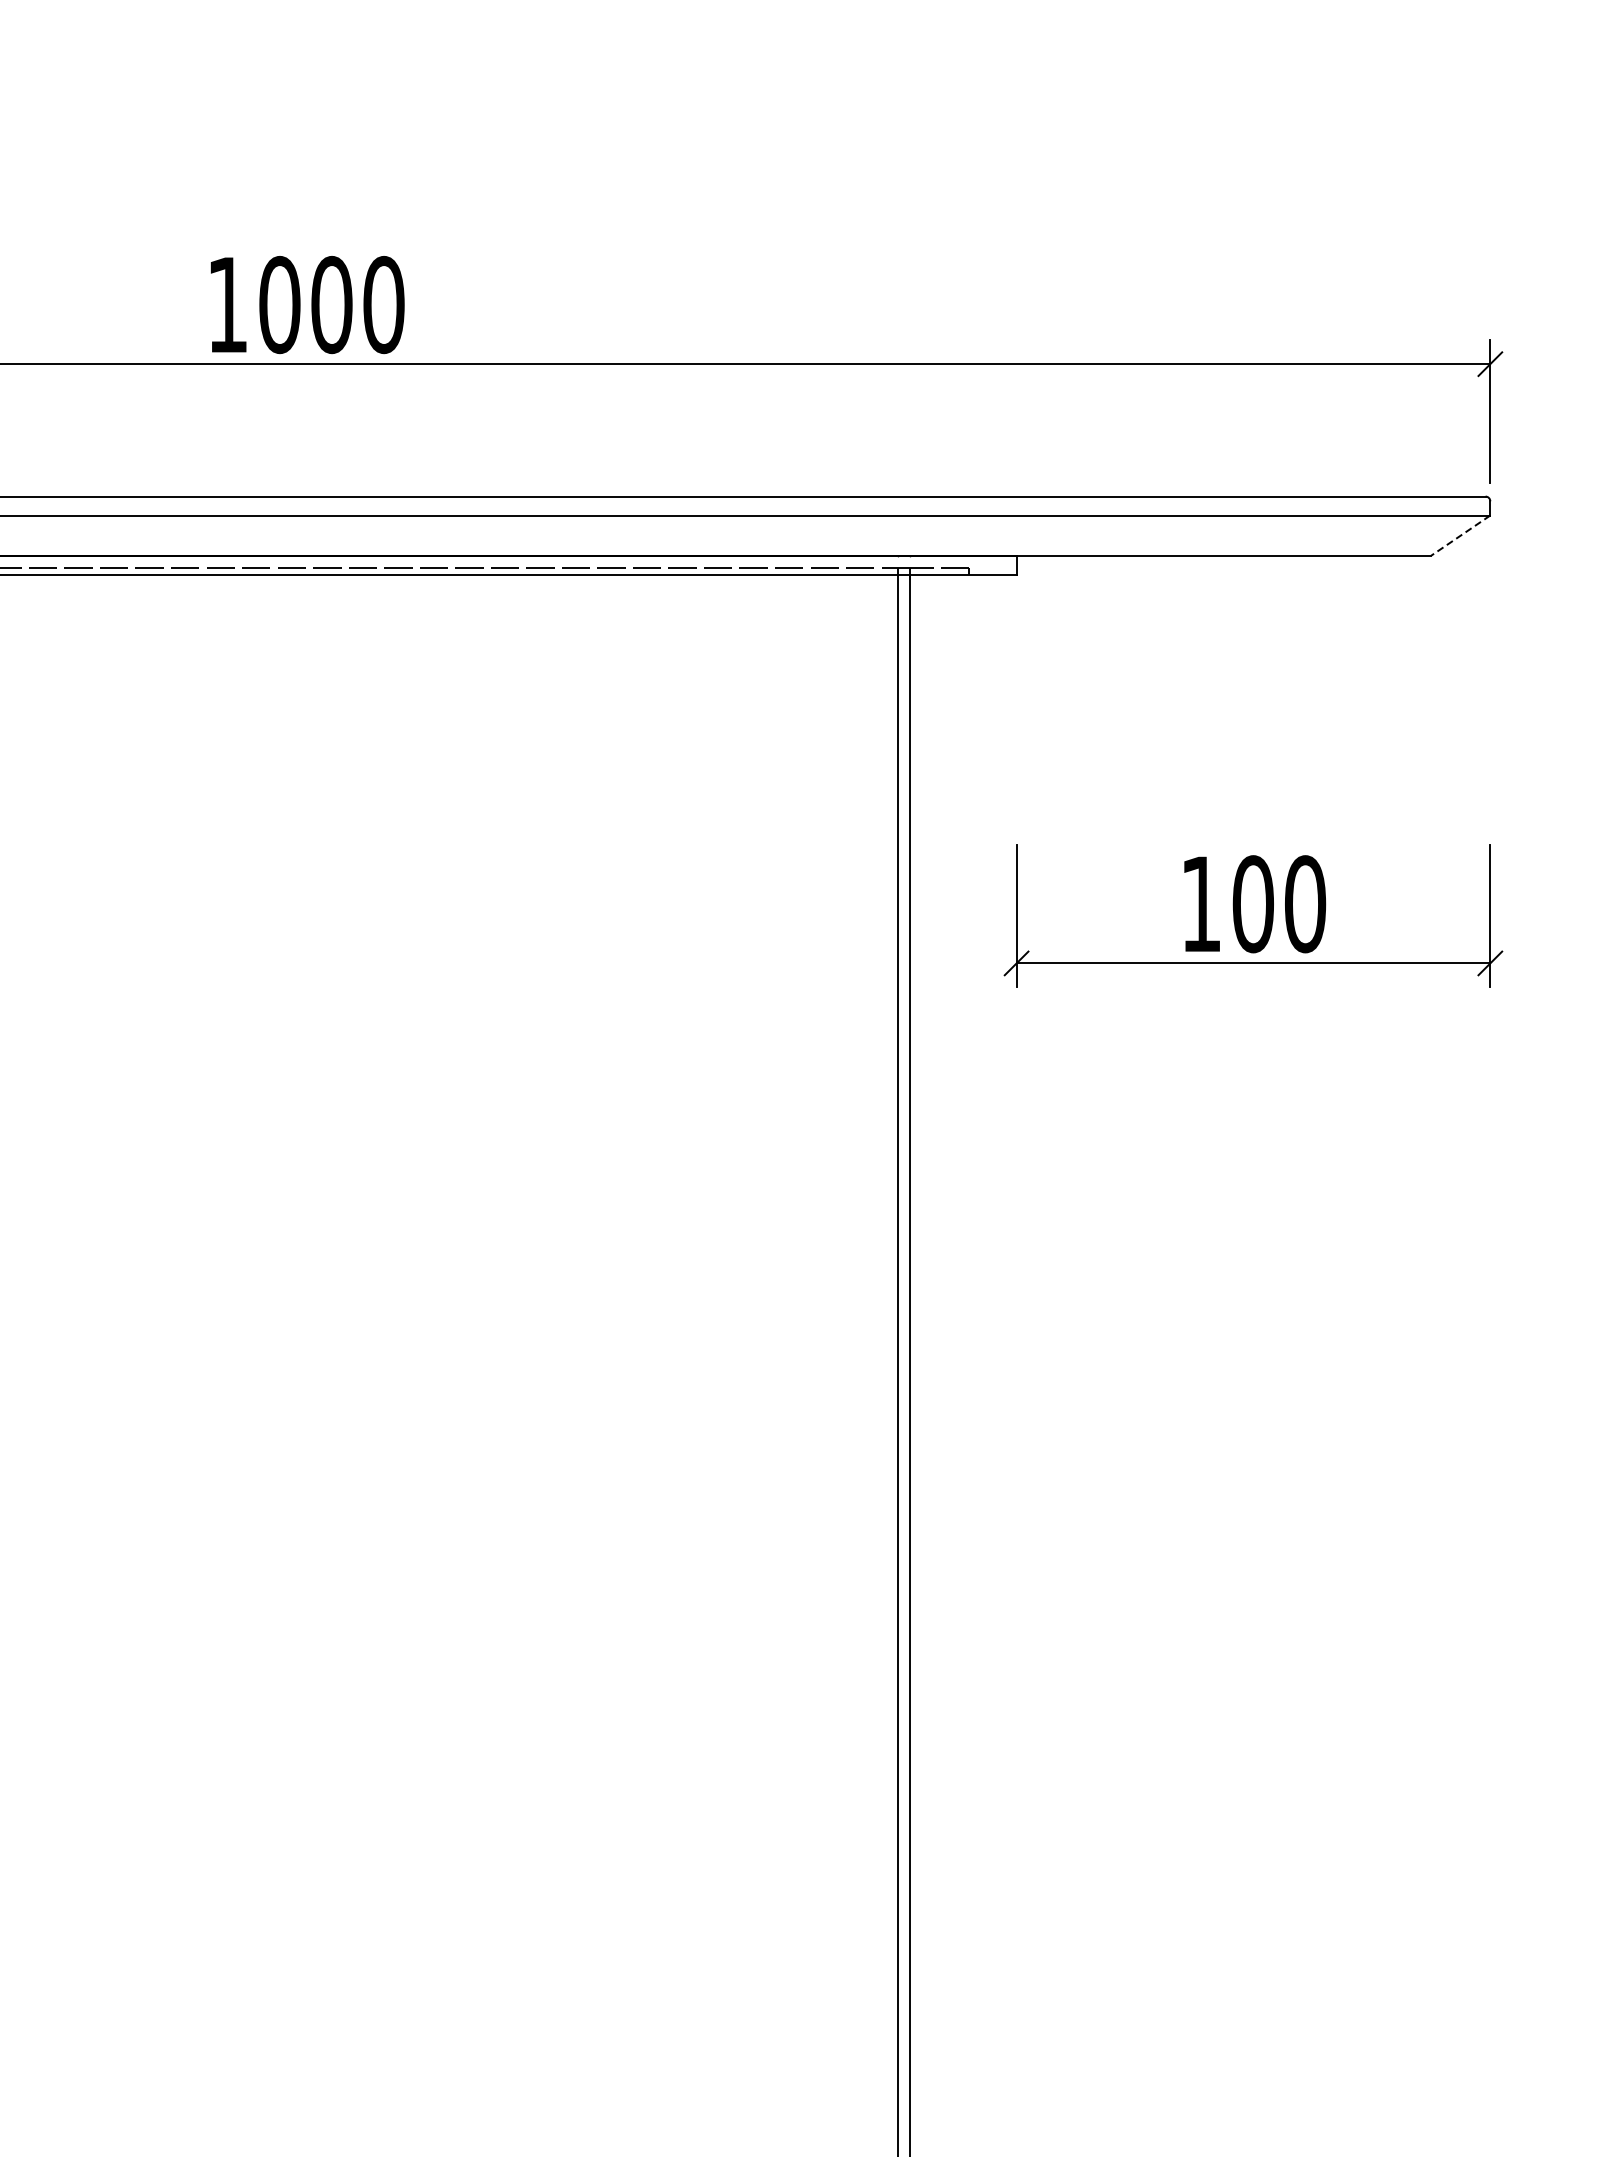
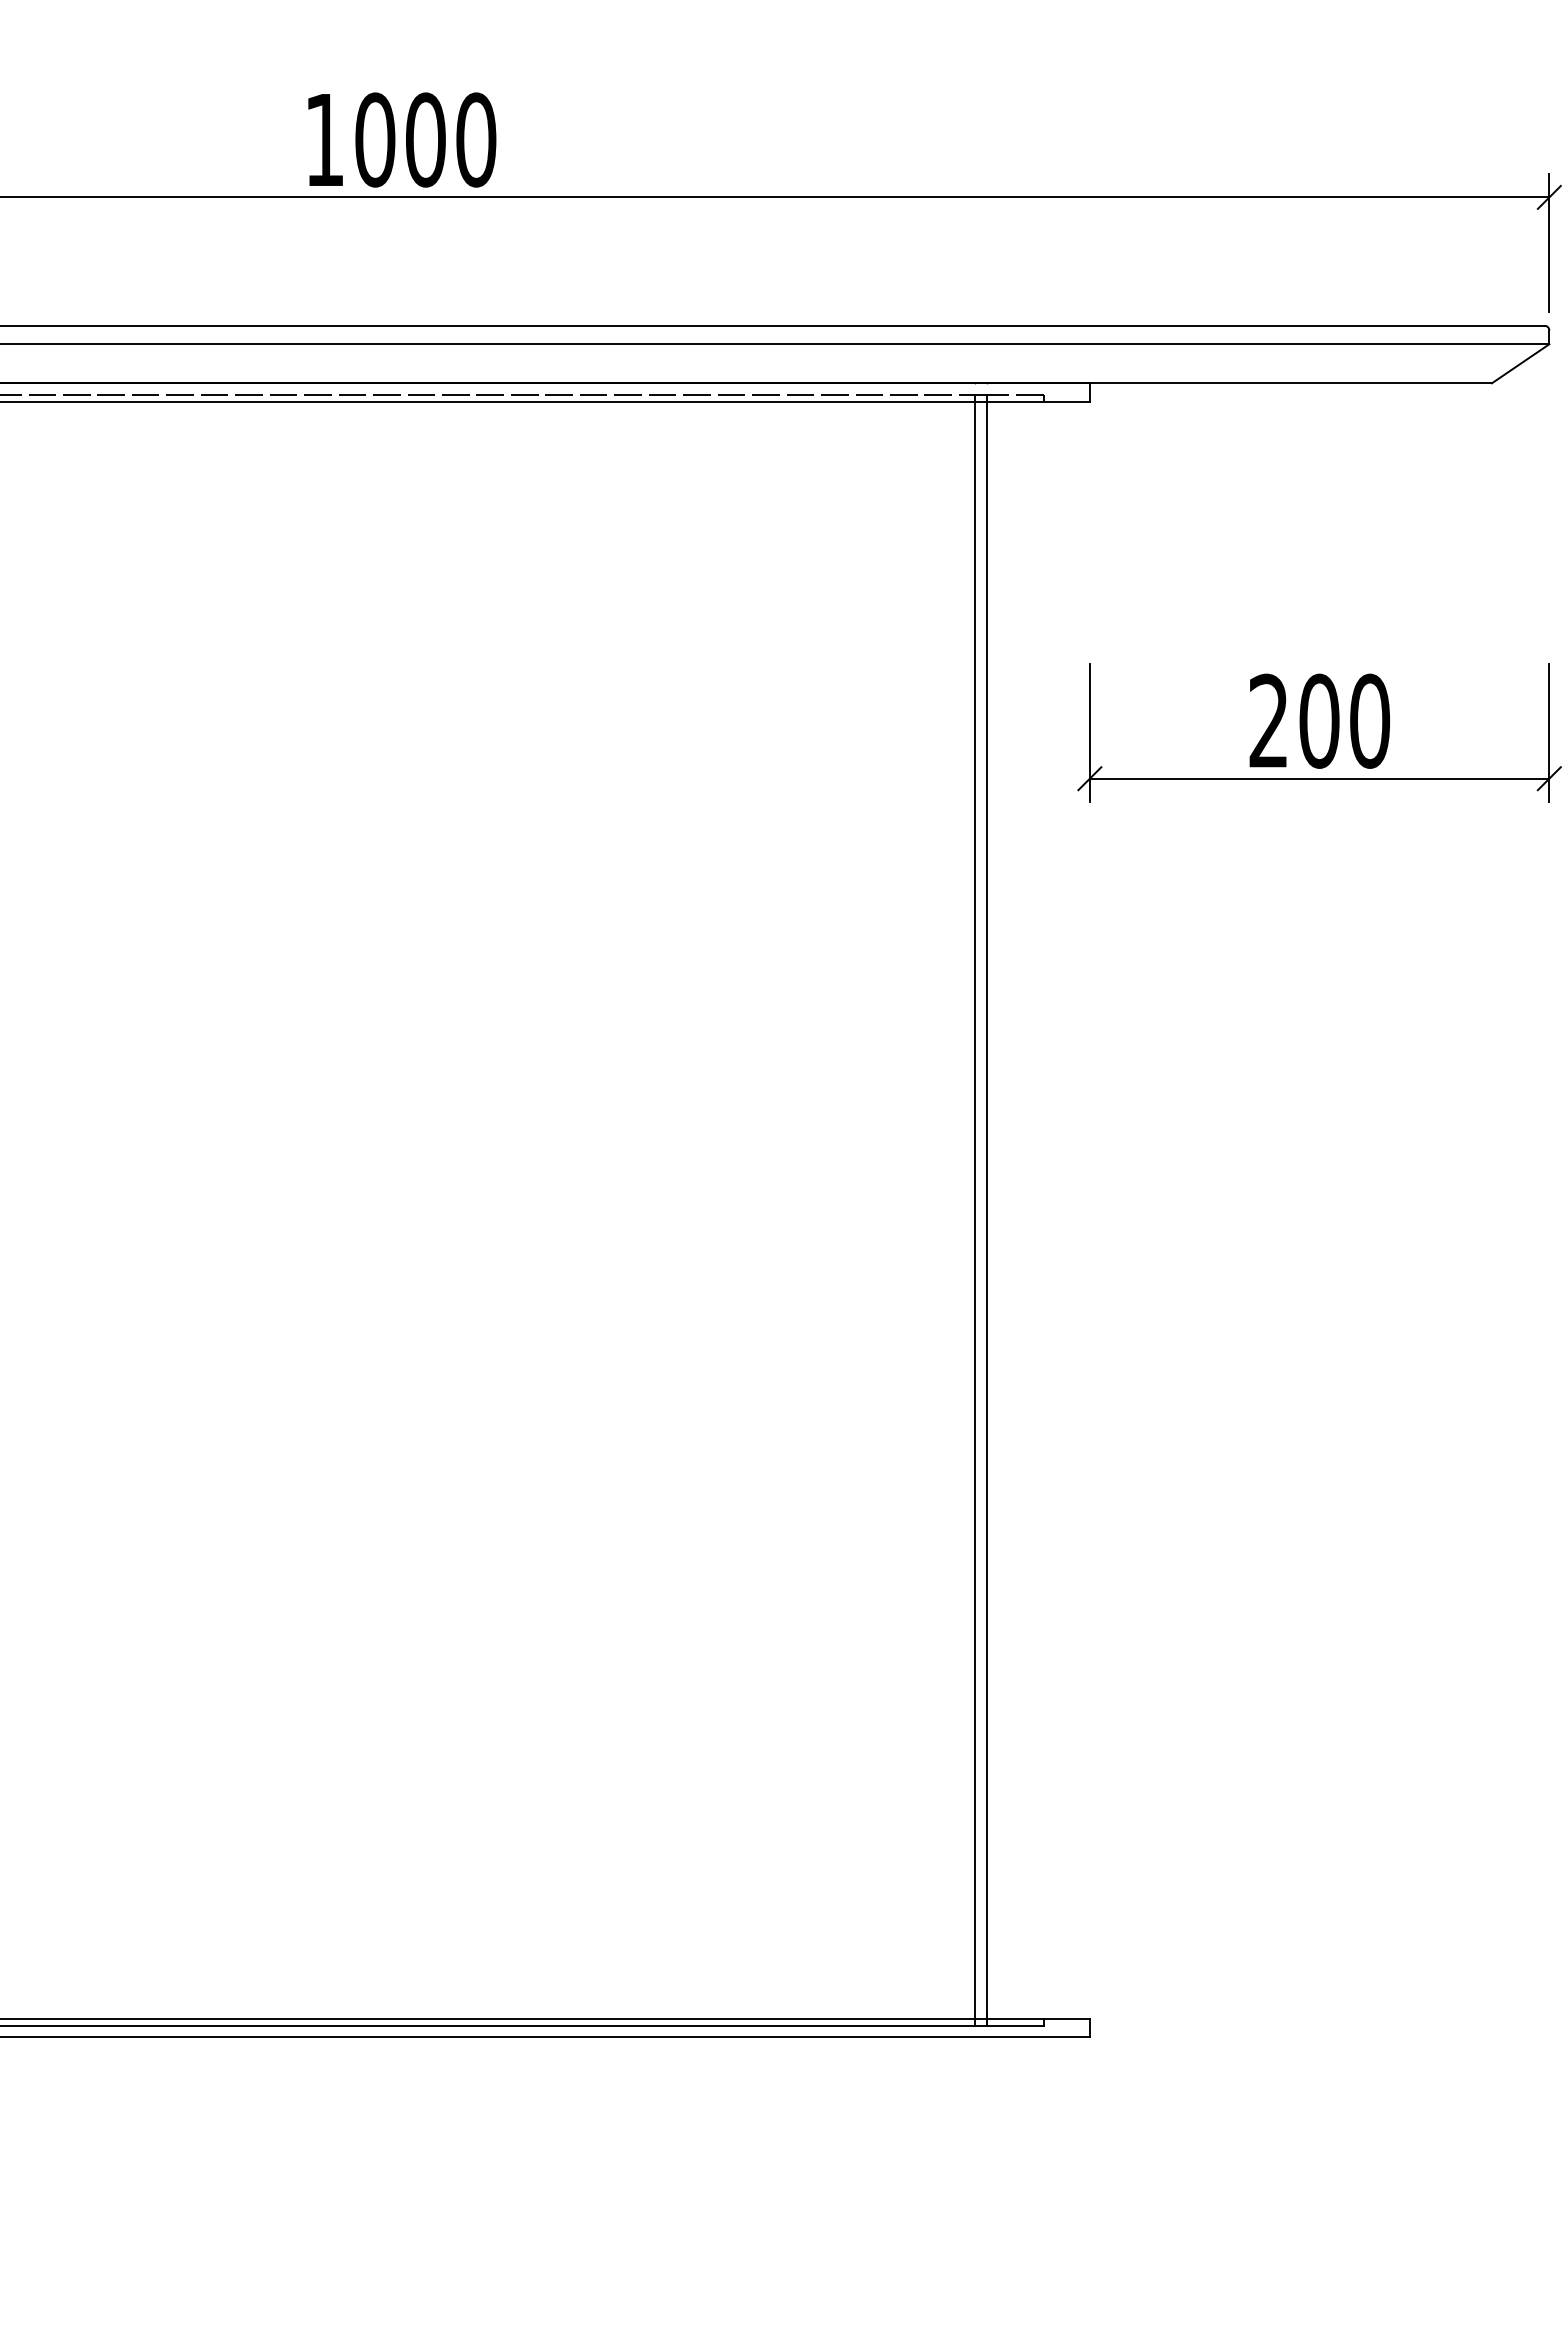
line: (1460, 535) -> (1520, 363), dashed -> solid
text: (1200, 903) -> (1268, 720), 100 -> 200

